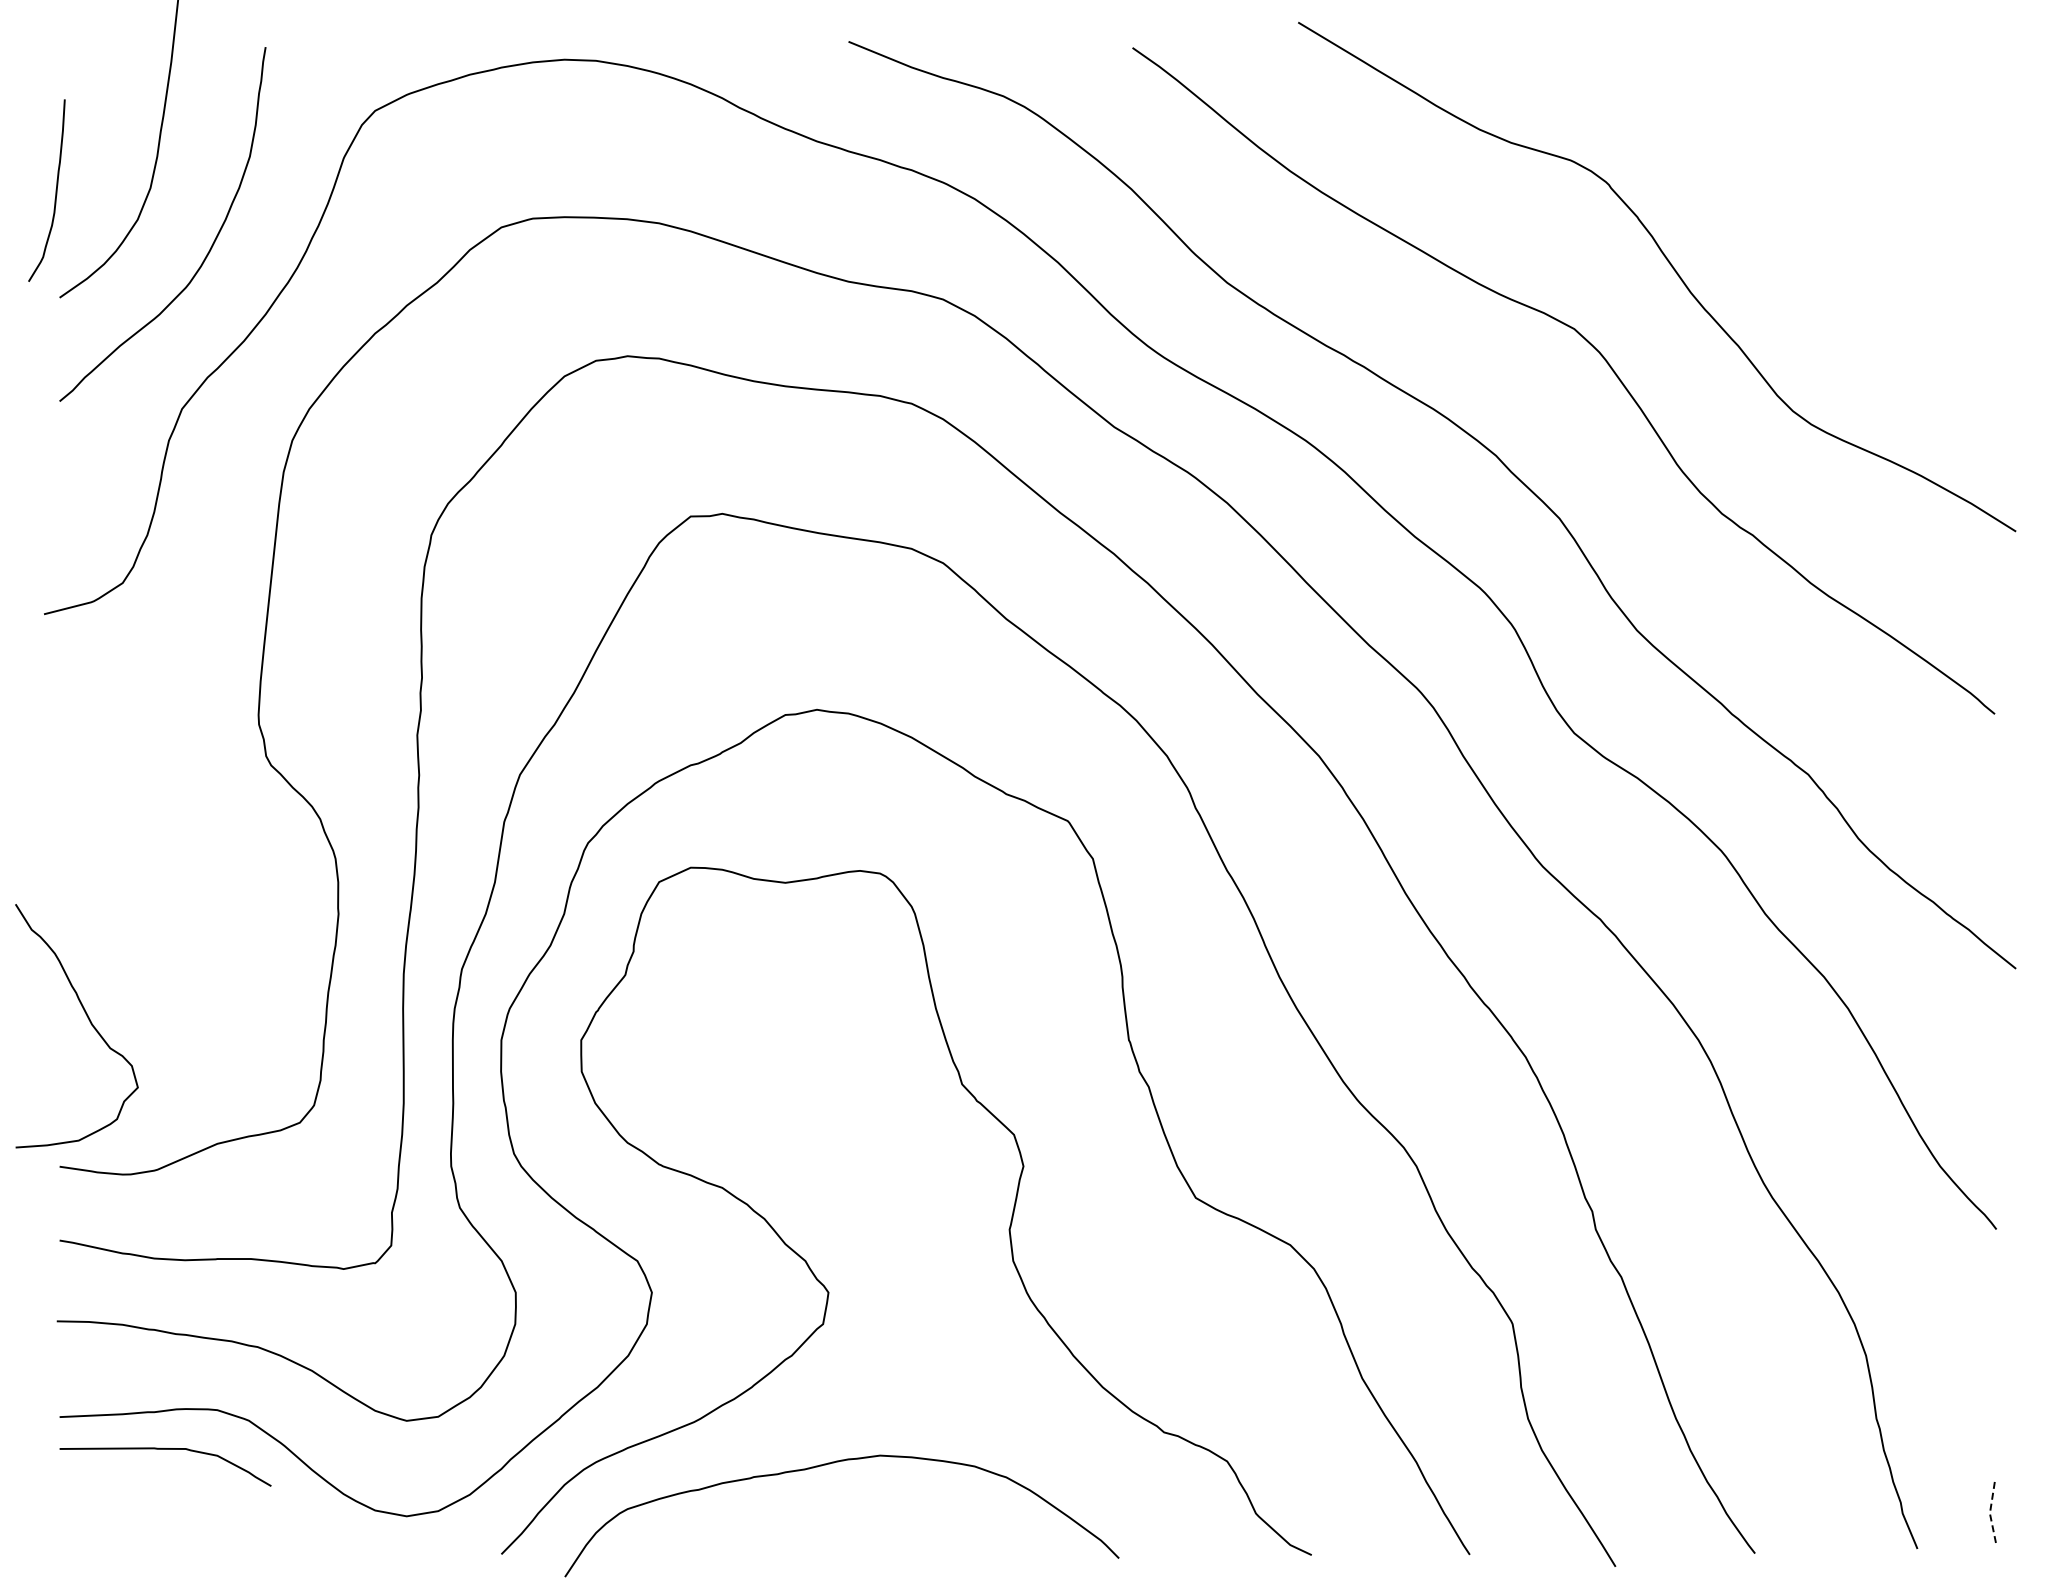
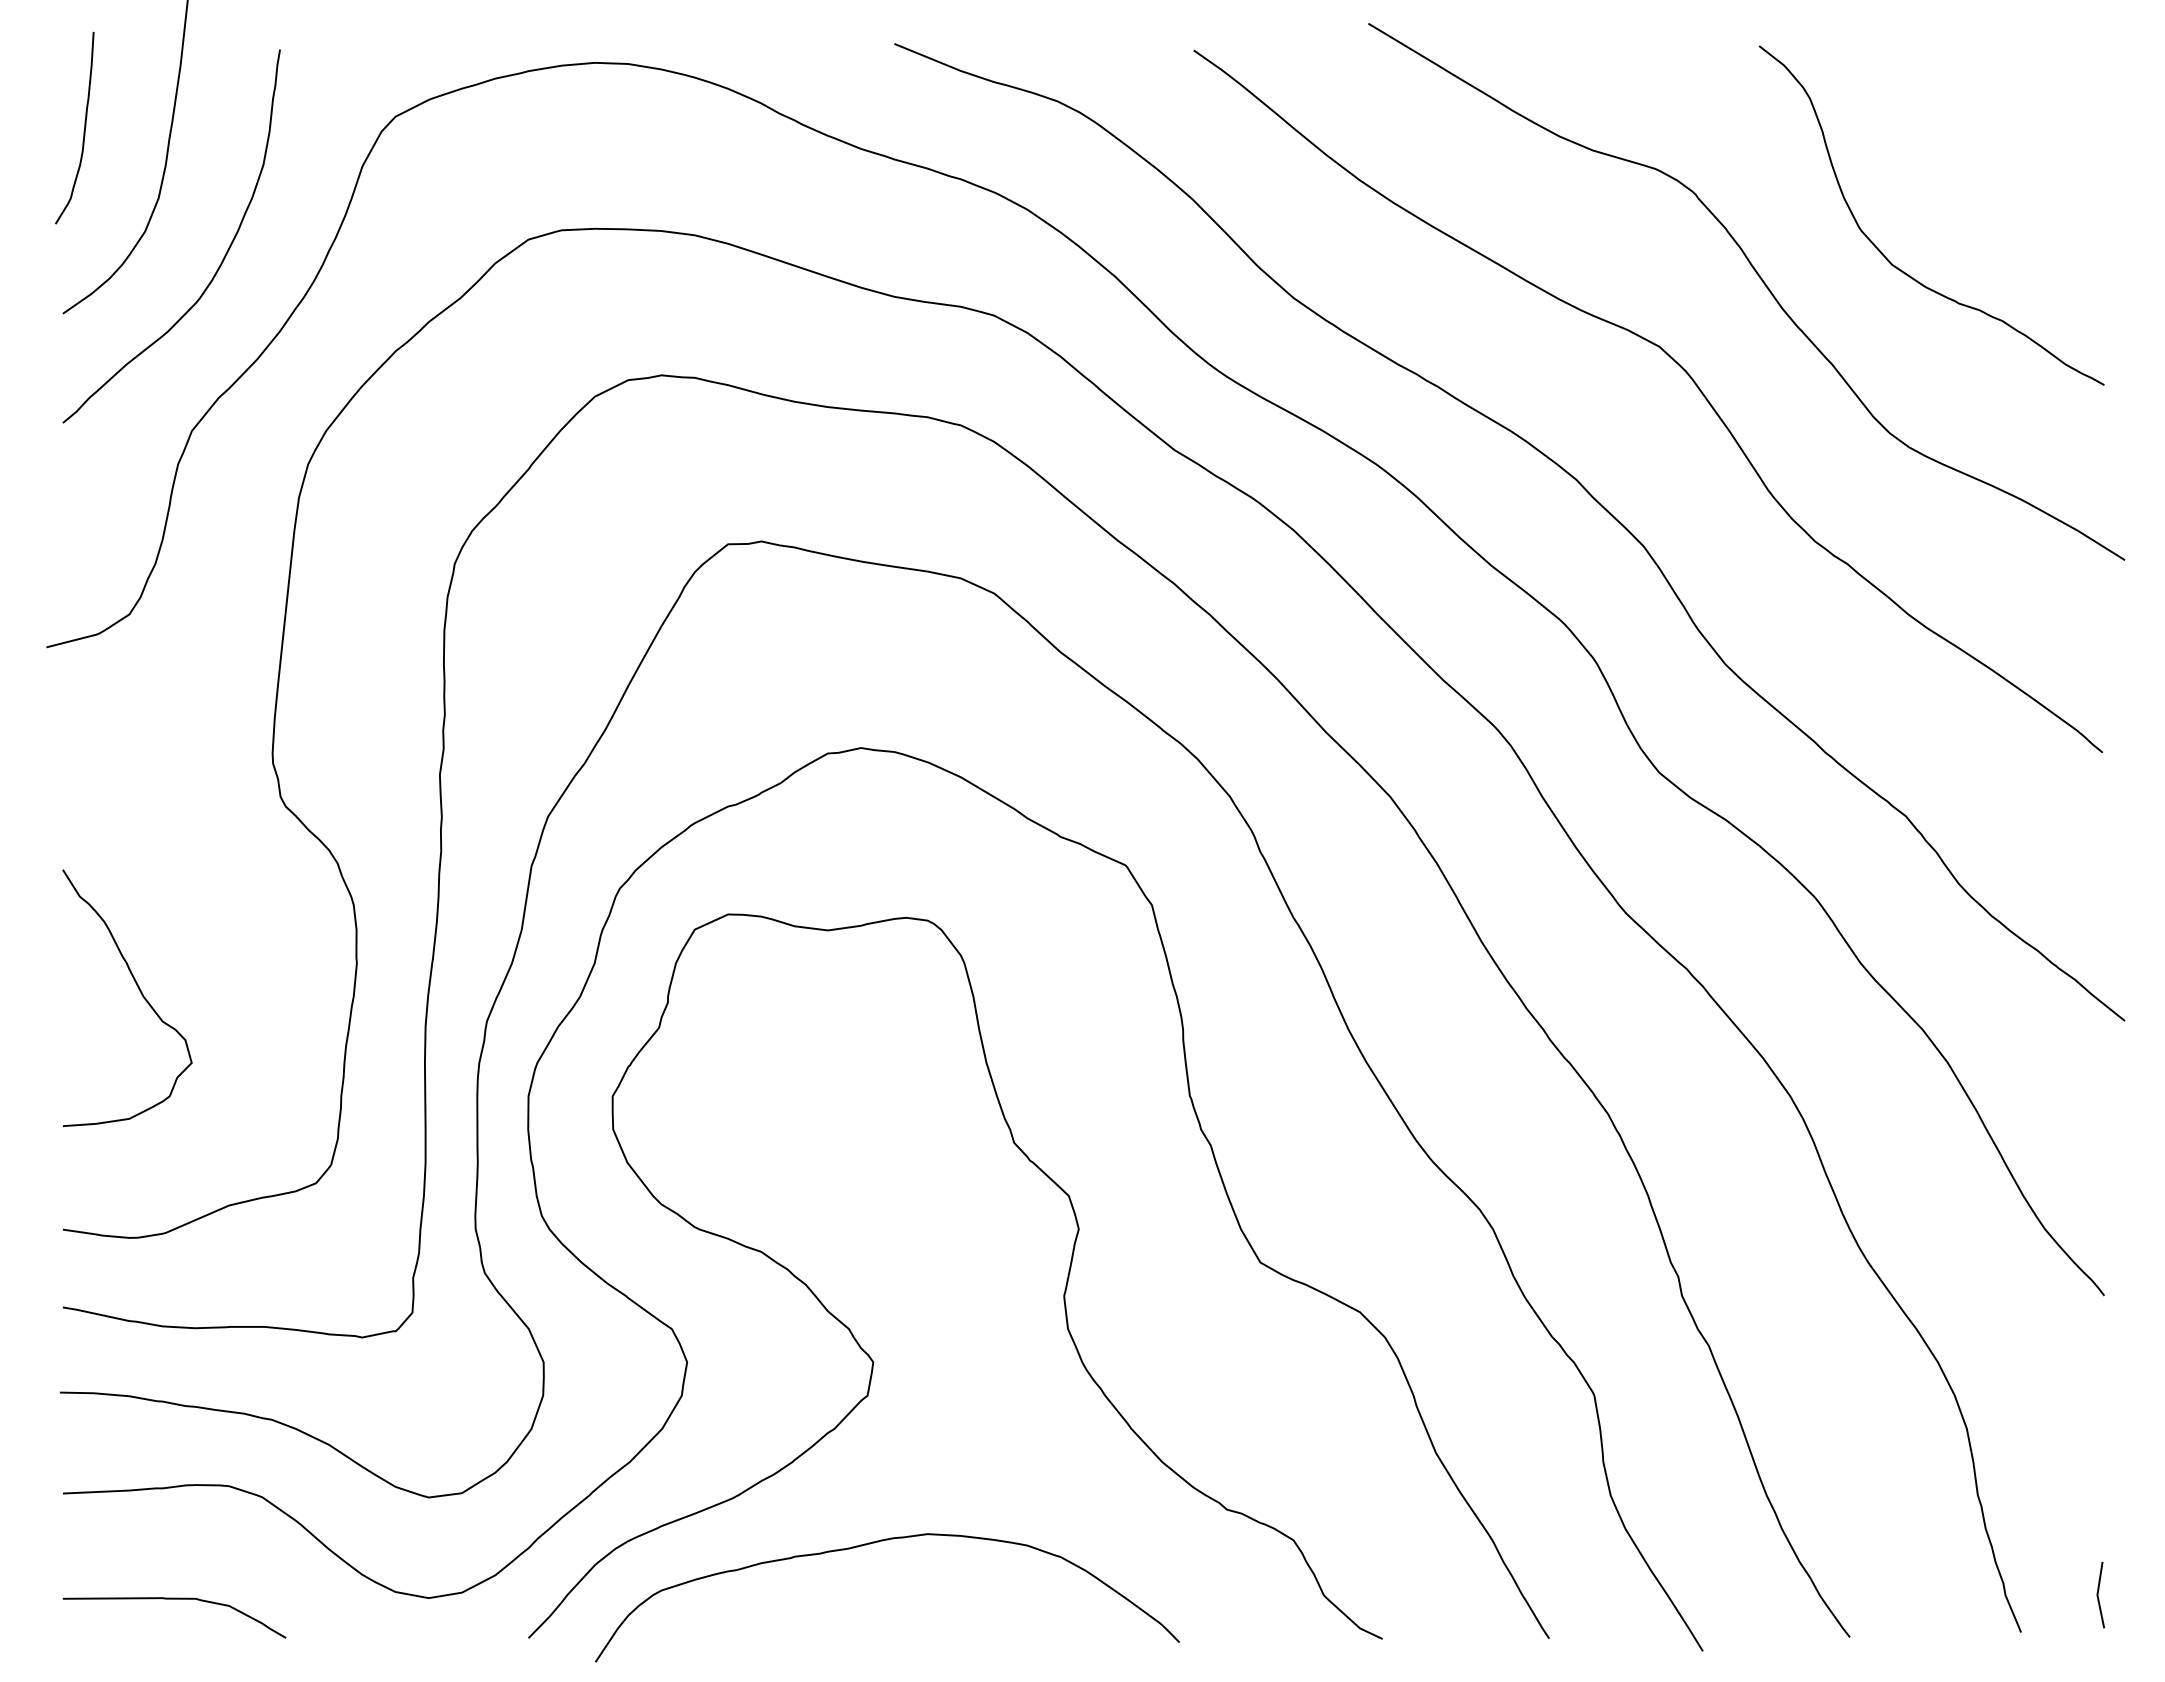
curve: (55, 190) -> (83, 127), moved
curve: (1791, 245) -> (1888, 258), added
curve: (88, 1020) -> (139, 992), moved
curve: (165, 1449) -> (174, 1599), moved
line: (1989, 1513) -> (2096, 1595), dashed -> solid

